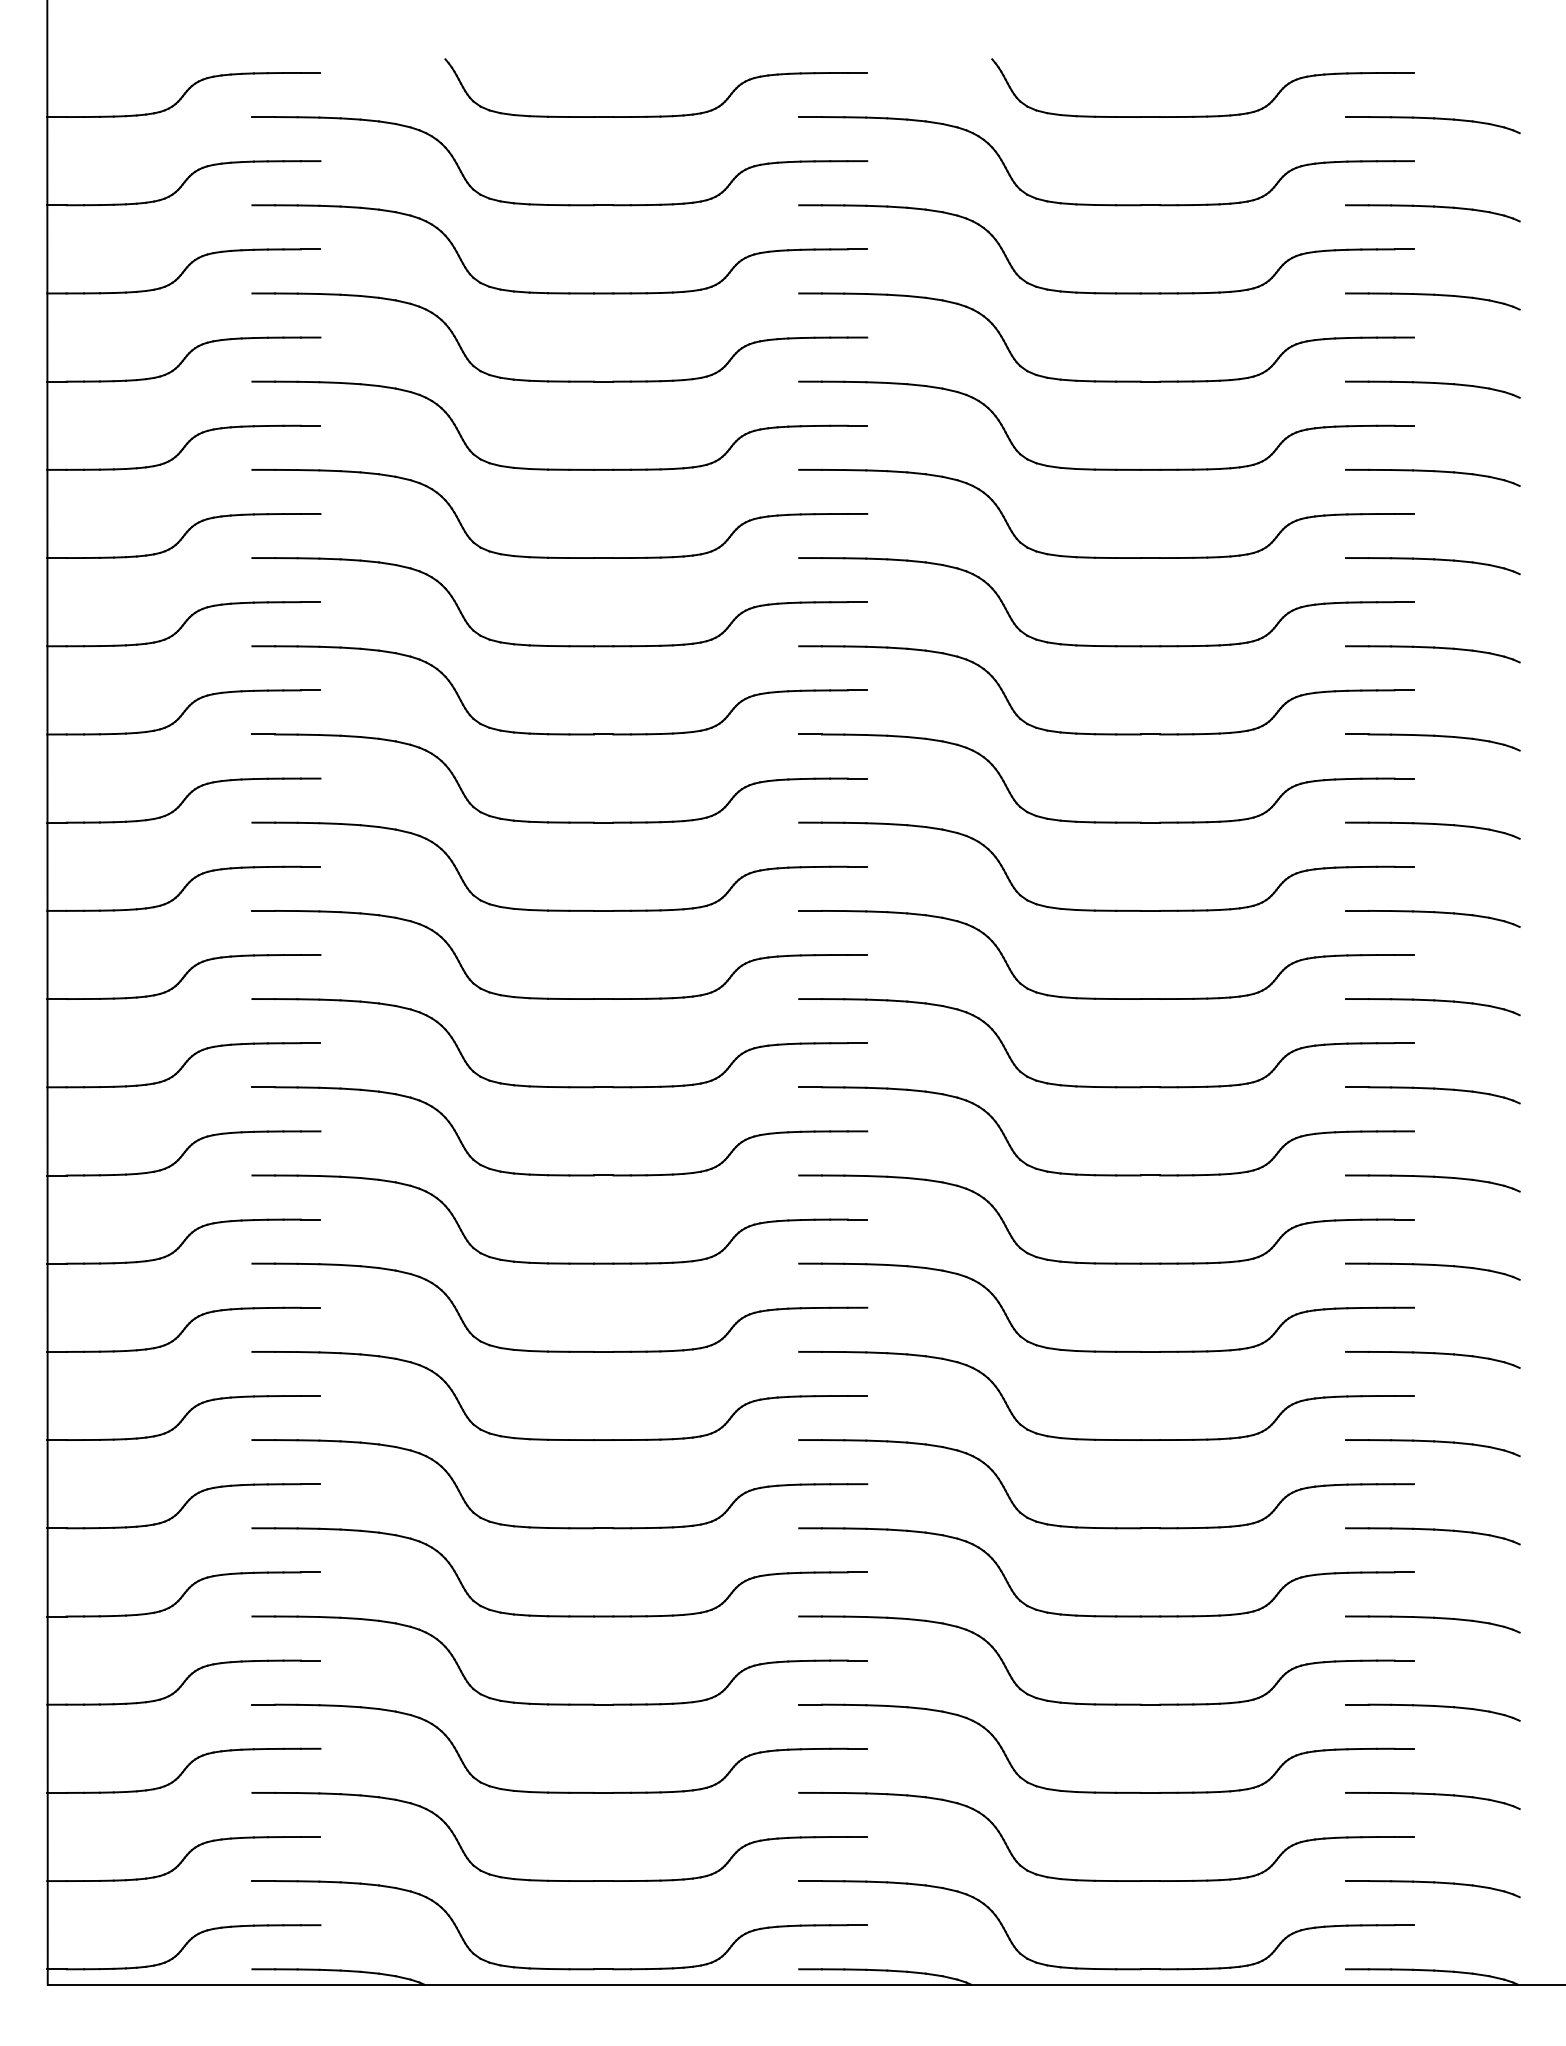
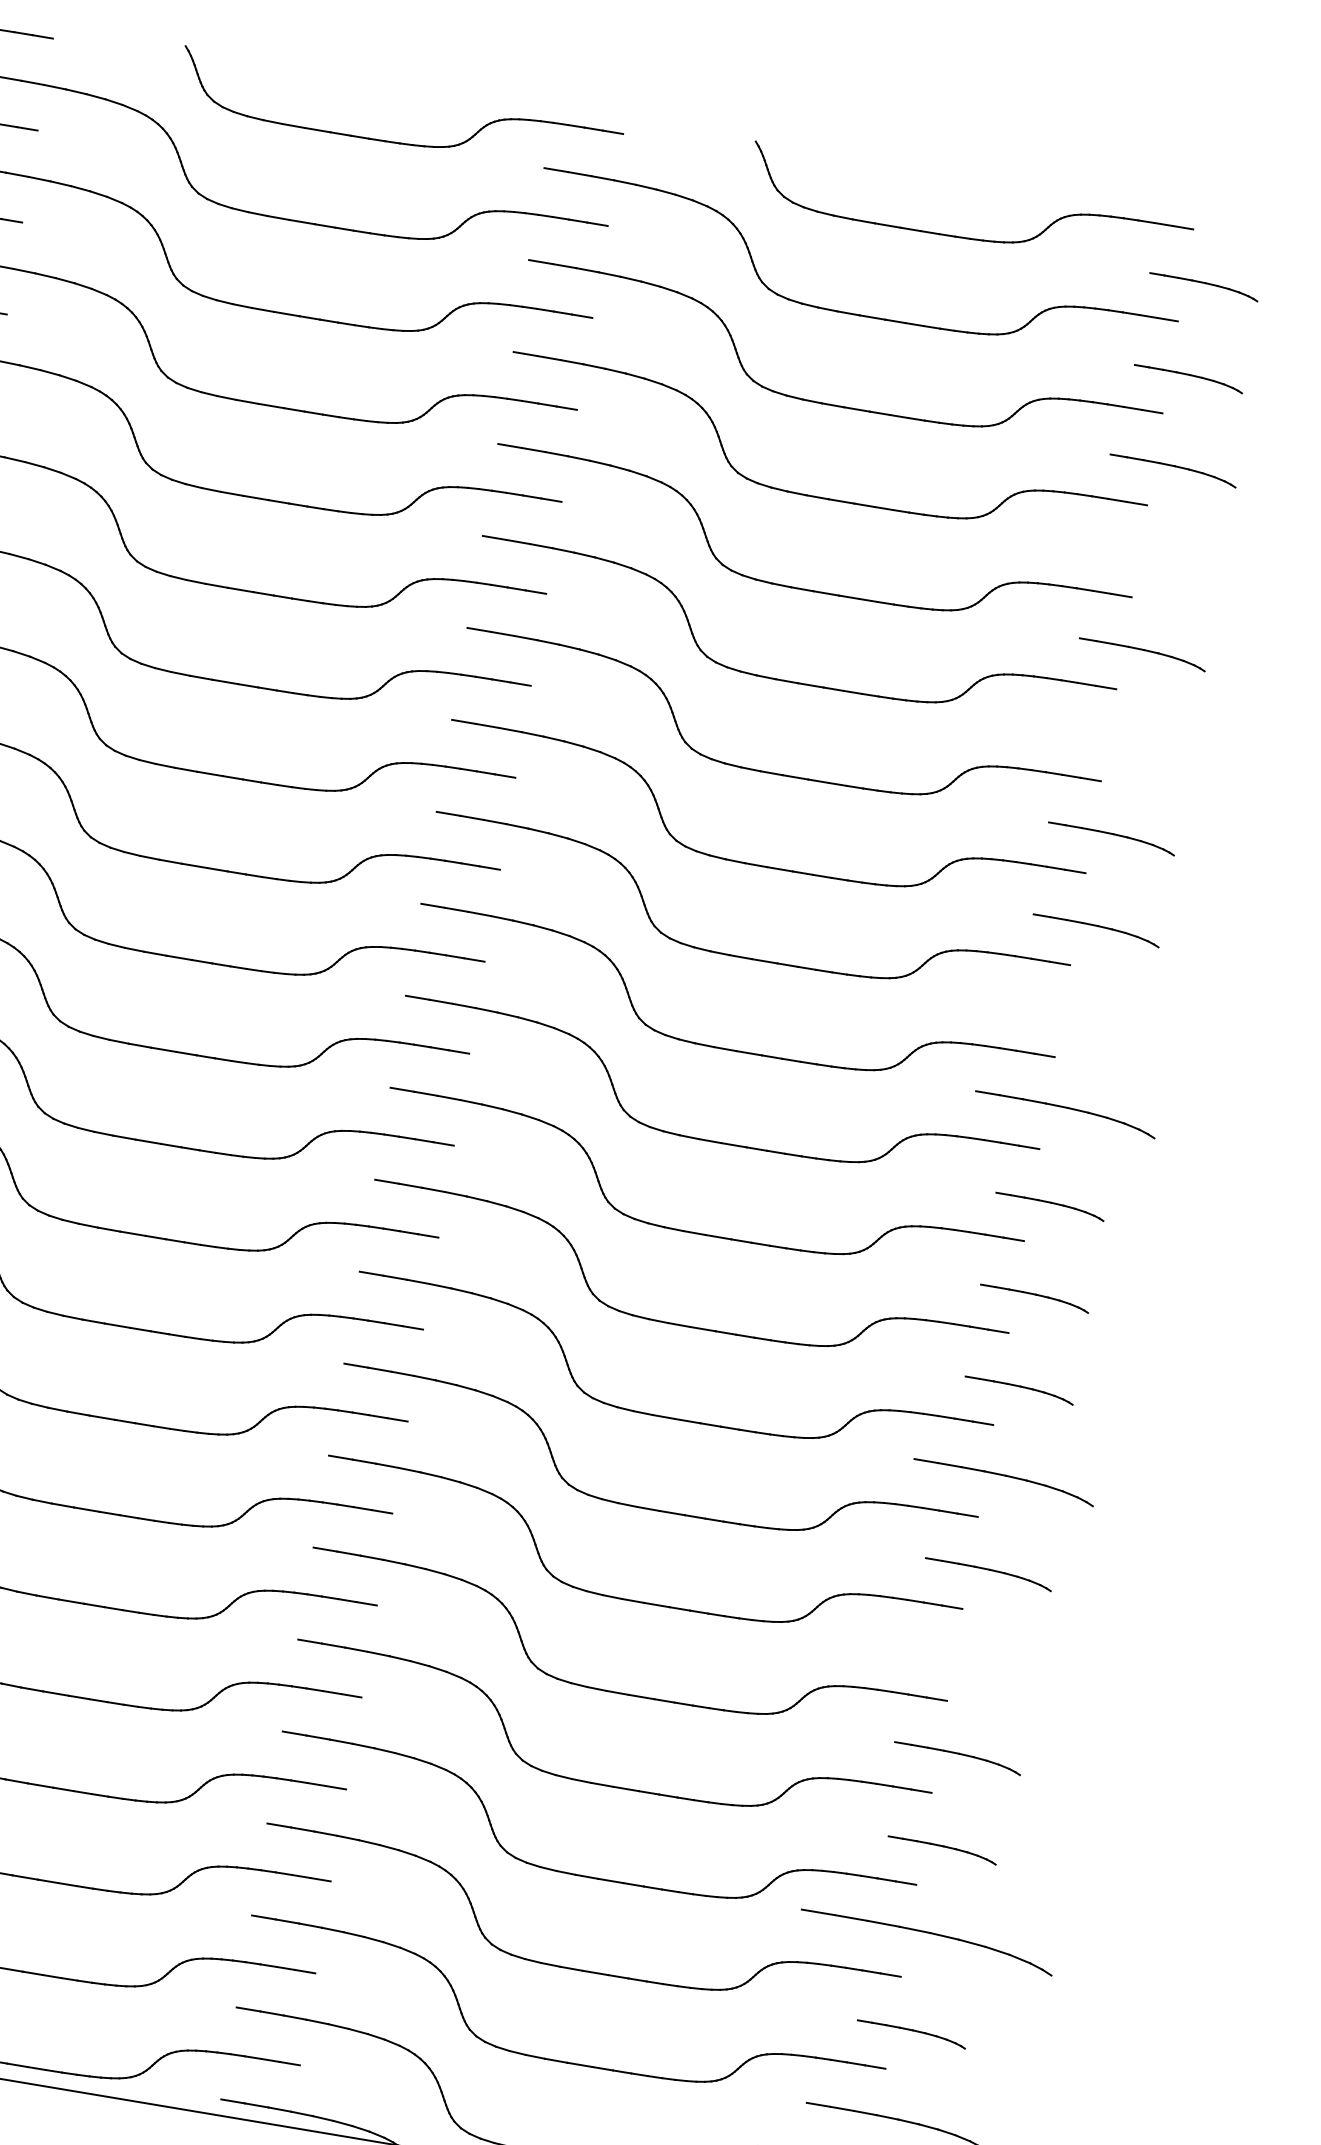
part: (1432, 125) -> (1203, 287), size x0.6
part: (1432, 213) -> (1187, 379), size x0.6
part: (1432, 301) -> (1172, 470), size x0.7
part: (1432, 389) -> (1157, 562), removed
part: (1432, 477) -> (1141, 654), size x0.7
part: (1432, 566) -> (1126, 747), removed
part: (1432, 654) -> (1111, 839), size x0.7
part: (1432, 742) -> (1095, 930), size x0.7
part: (1432, 830) -> (1080, 1022), removed
part: (1432, 1007) -> (1049, 1207), size x0.6
part: (1432, 1095) -> (1034, 1298), size x0.6
part: (1432, 1183) -> (1018, 1390), size x0.6
part: (1432, 1359) -> (988, 1574), size x0.7
part: (1432, 1448) -> (972, 1666), removed
part: (1432, 1536) -> (957, 1758), size x0.7
part: (1432, 1624) -> (941, 1850), size x0.6
part: (1432, 1712) -> (926, 1942), size x1.4
part: (1432, 1800) -> (911, 2033), size x0.6

